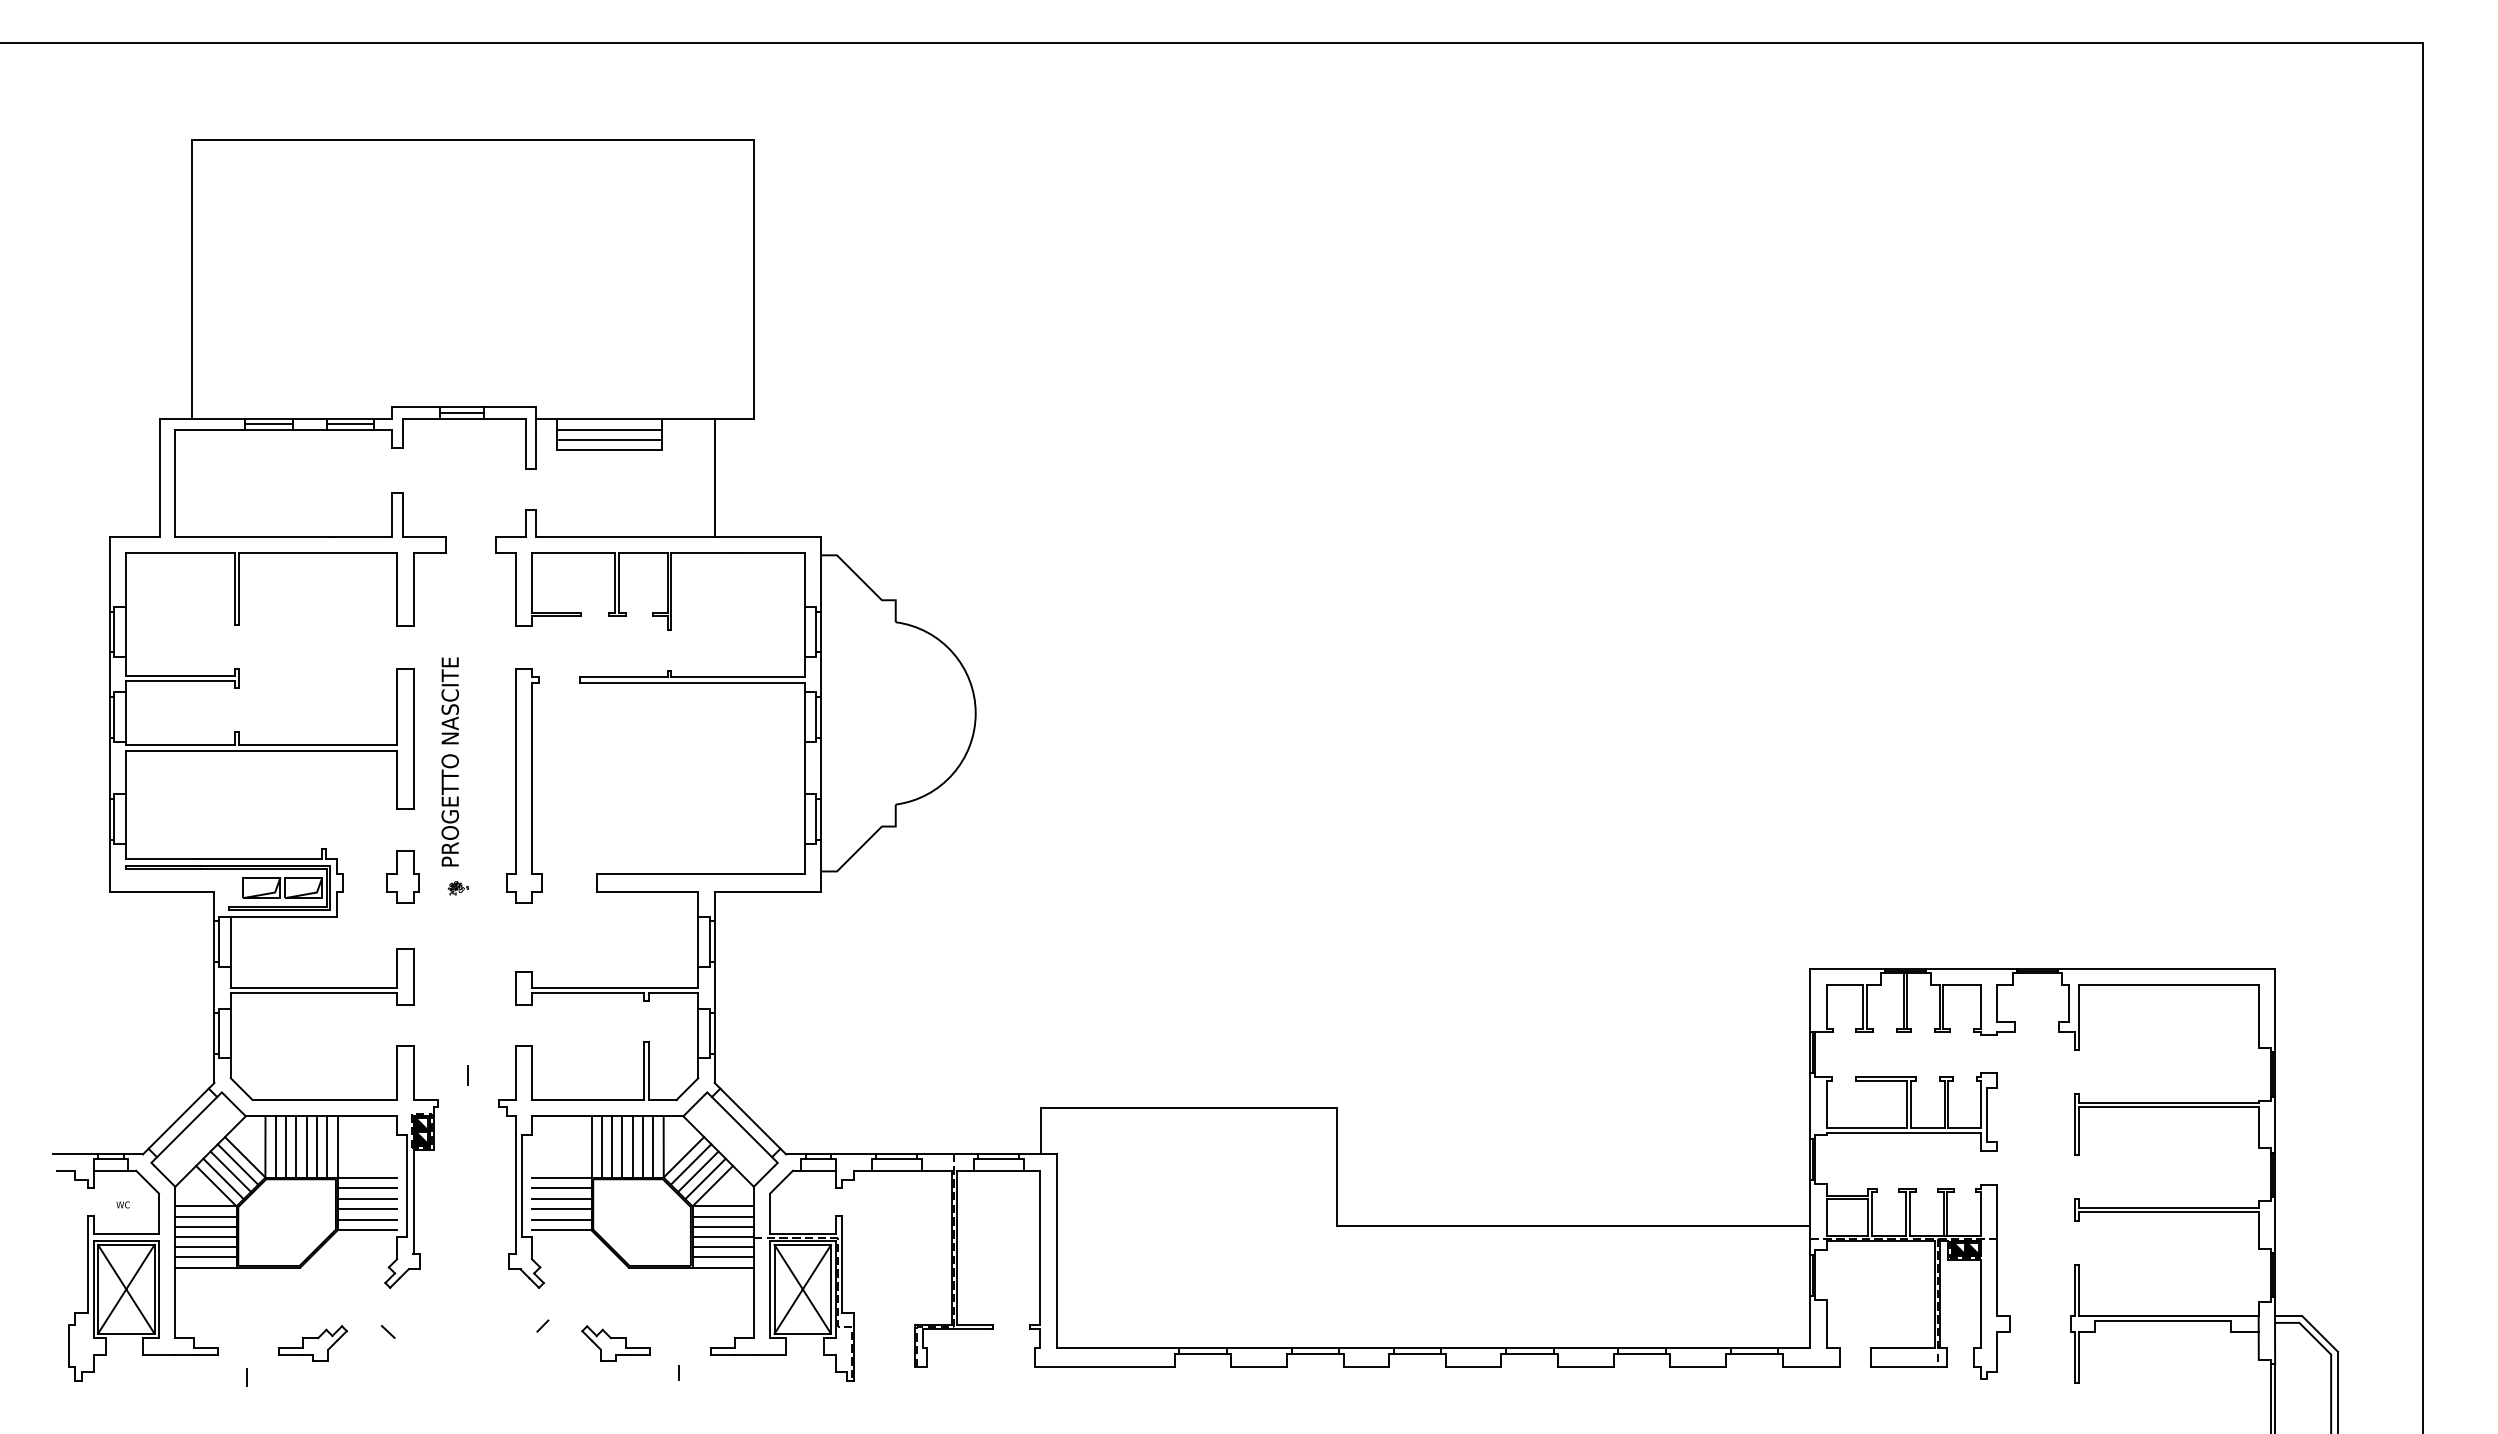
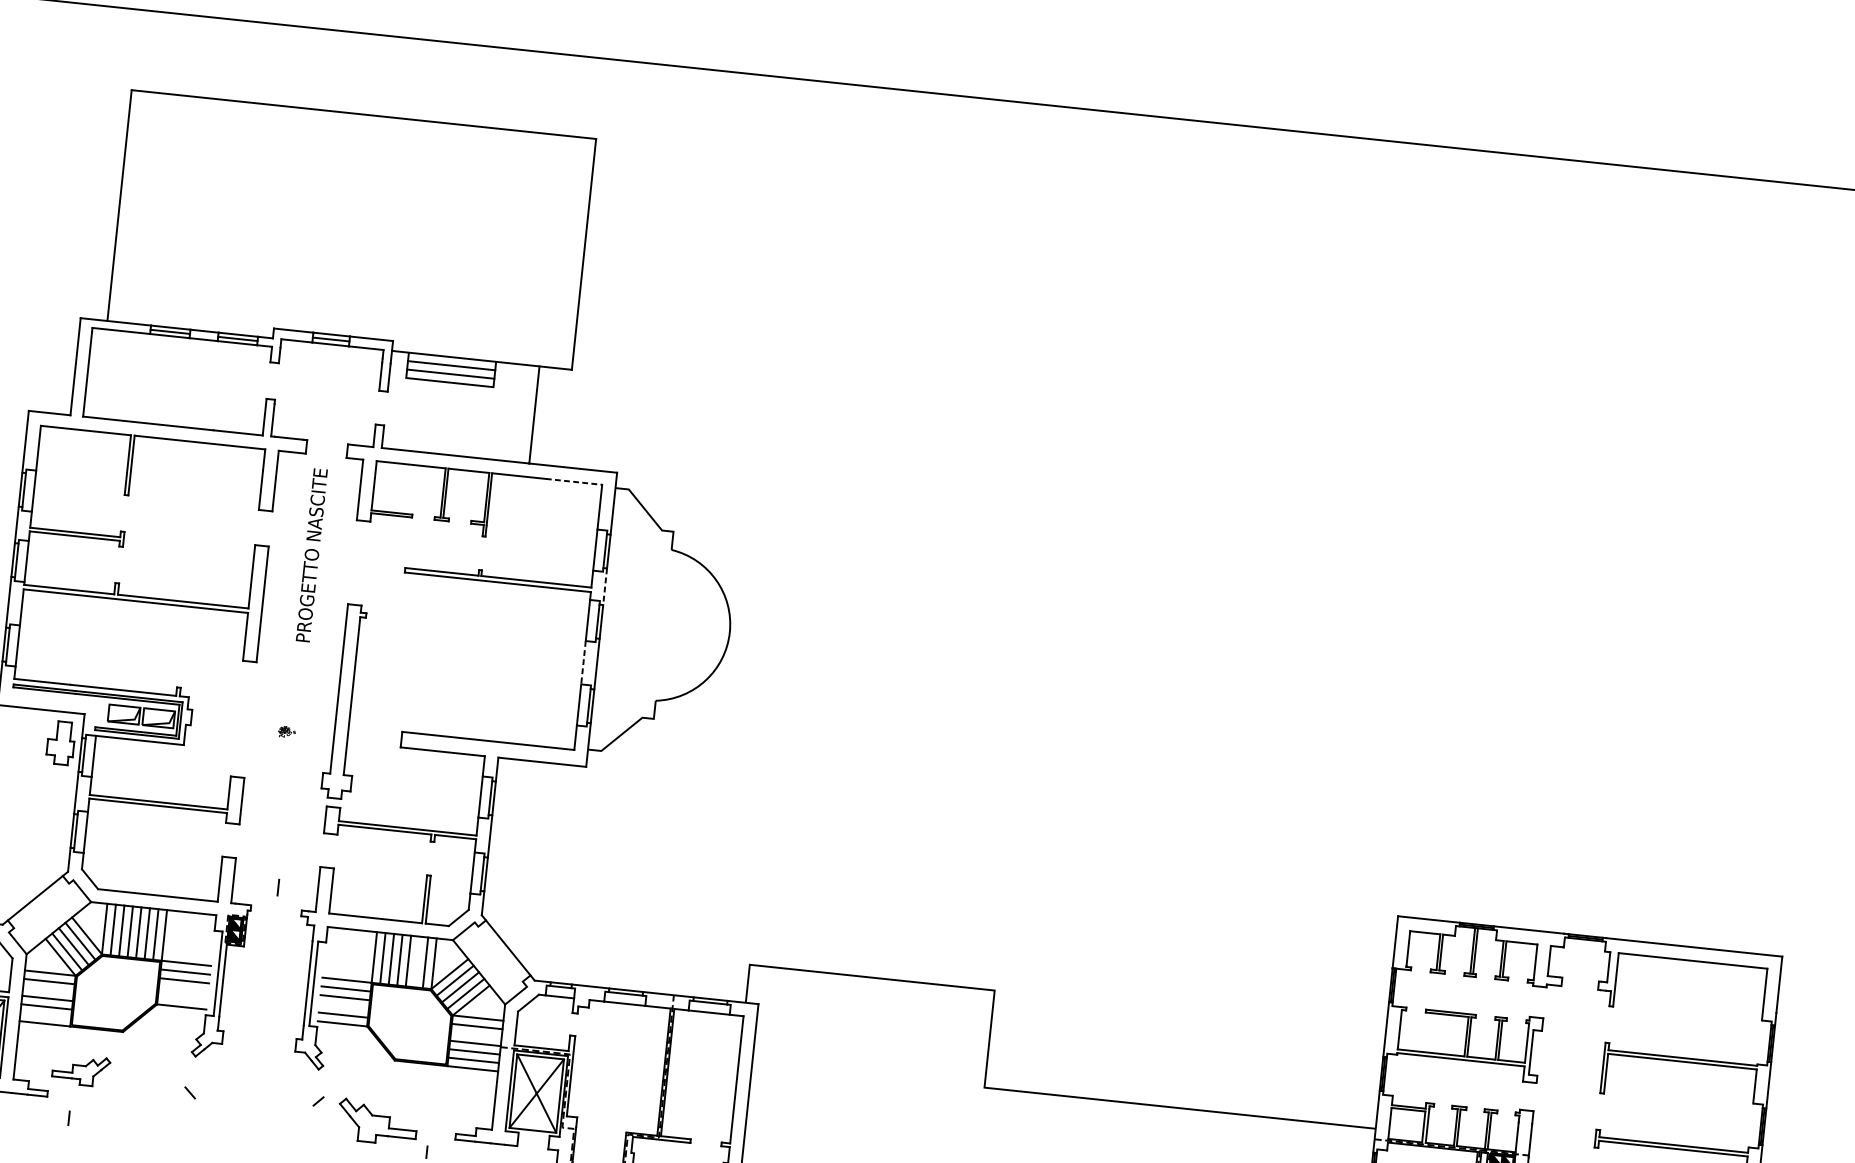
line: (771, 553) -> (574, 482), solid -> dashed
line: (820, 675) -> (604, 587), solid -> dashed
text: (449, 761) -> (311, 554), moved
line: (804, 768) -> (583, 662), solid -> dashed
part: (524, 785) -> (345, 701), moved
part: (402, 876) -> (60, 742), moved
line: (187, 1127) -> (41, 906), removed
line: (741, 1127) -> (500, 954), removed
line: (643, 1146) -> (417, 961), removed
line: (367, 1209) -> (183, 989), removed
line: (561, 1209) -> (344, 1006), removed
line: (367, 1219) -> (182, 998), removed
line: (205, 1226) -> (48, 989), removed
line: (722, 1226) -> (475, 1034), removed
line: (205, 1257) -> (45, 1015), removed
part: (312, 1343) -> (80, 1070), moved
part: (615, 1343) -> (377, 1122), size x1.4

